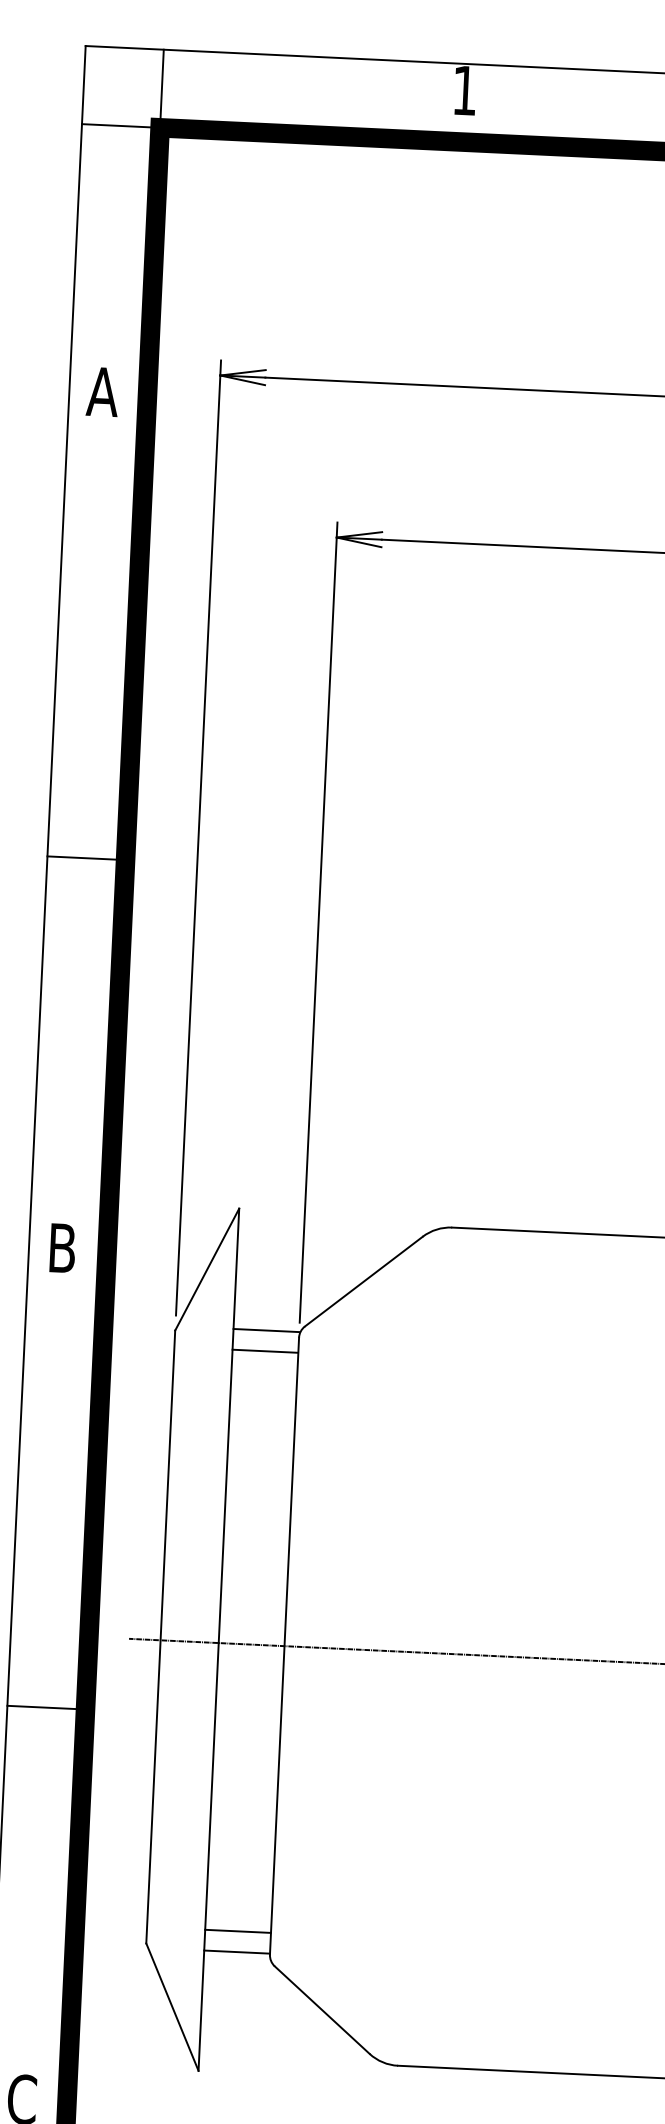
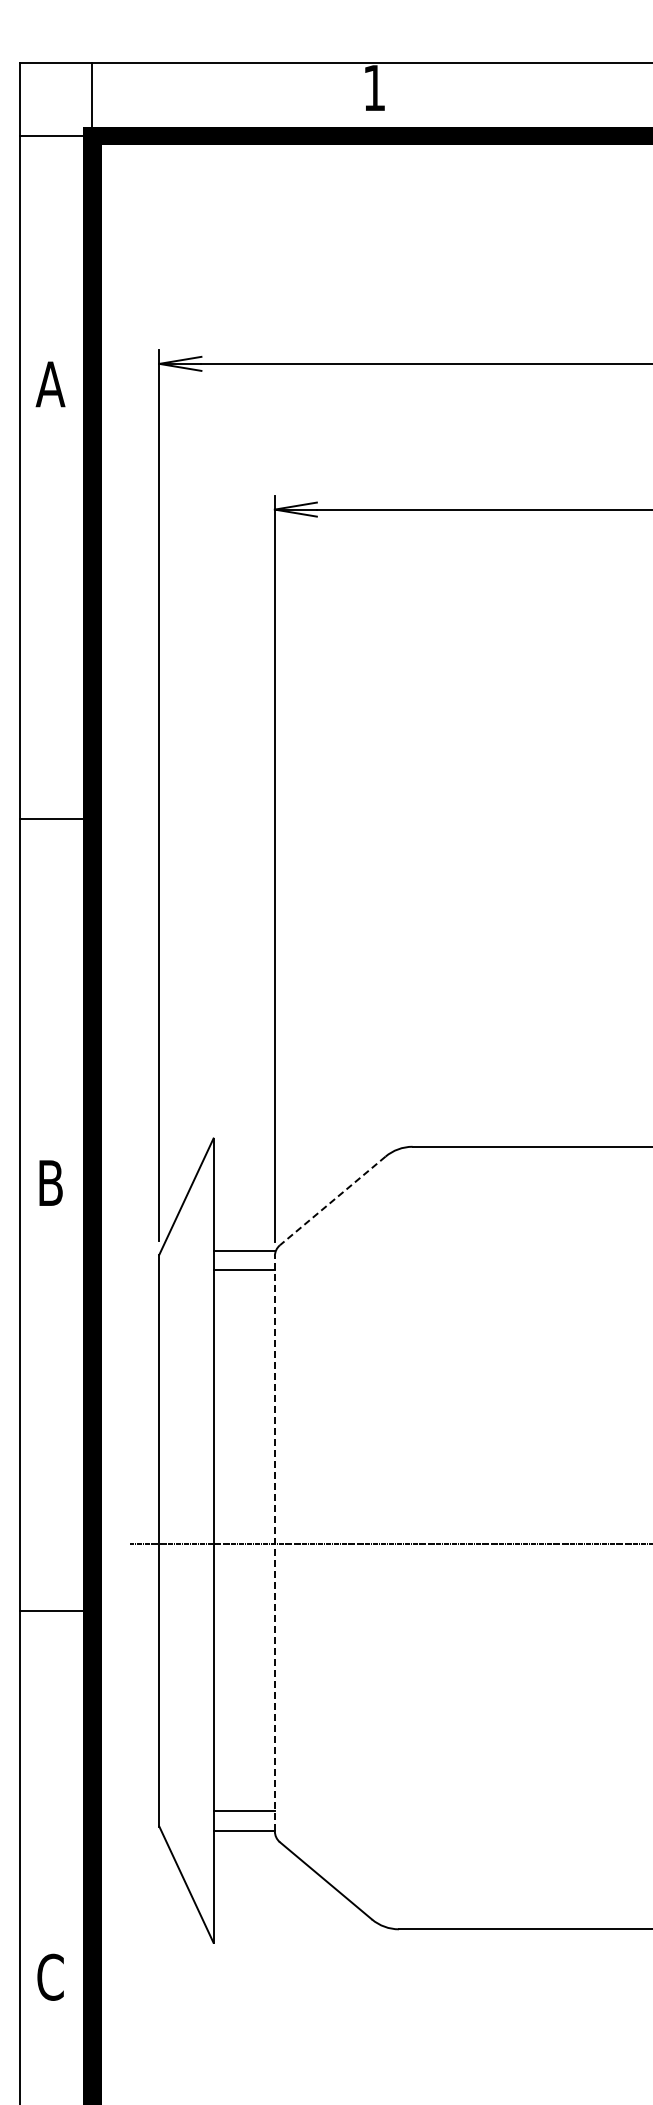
line: (363, 1281) -> (332, 1200), solid -> dashed
line: (284, 1645) -> (274, 1543), solid -> dashed

